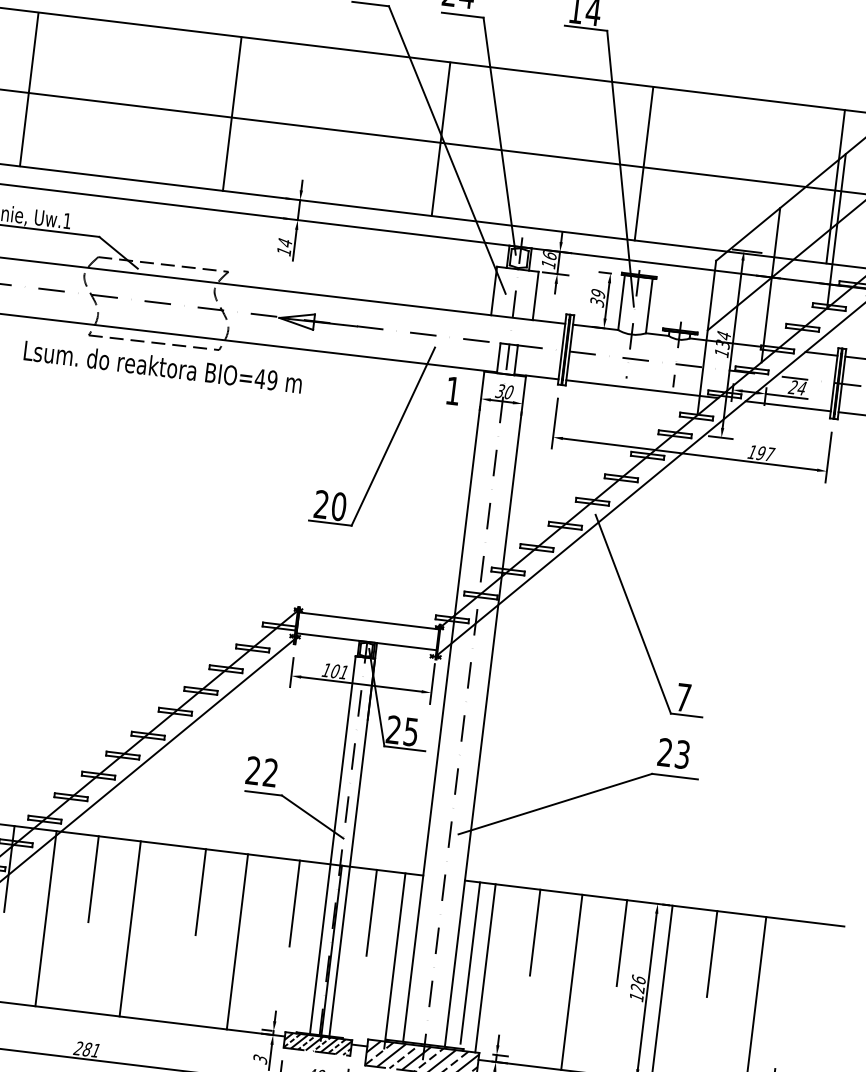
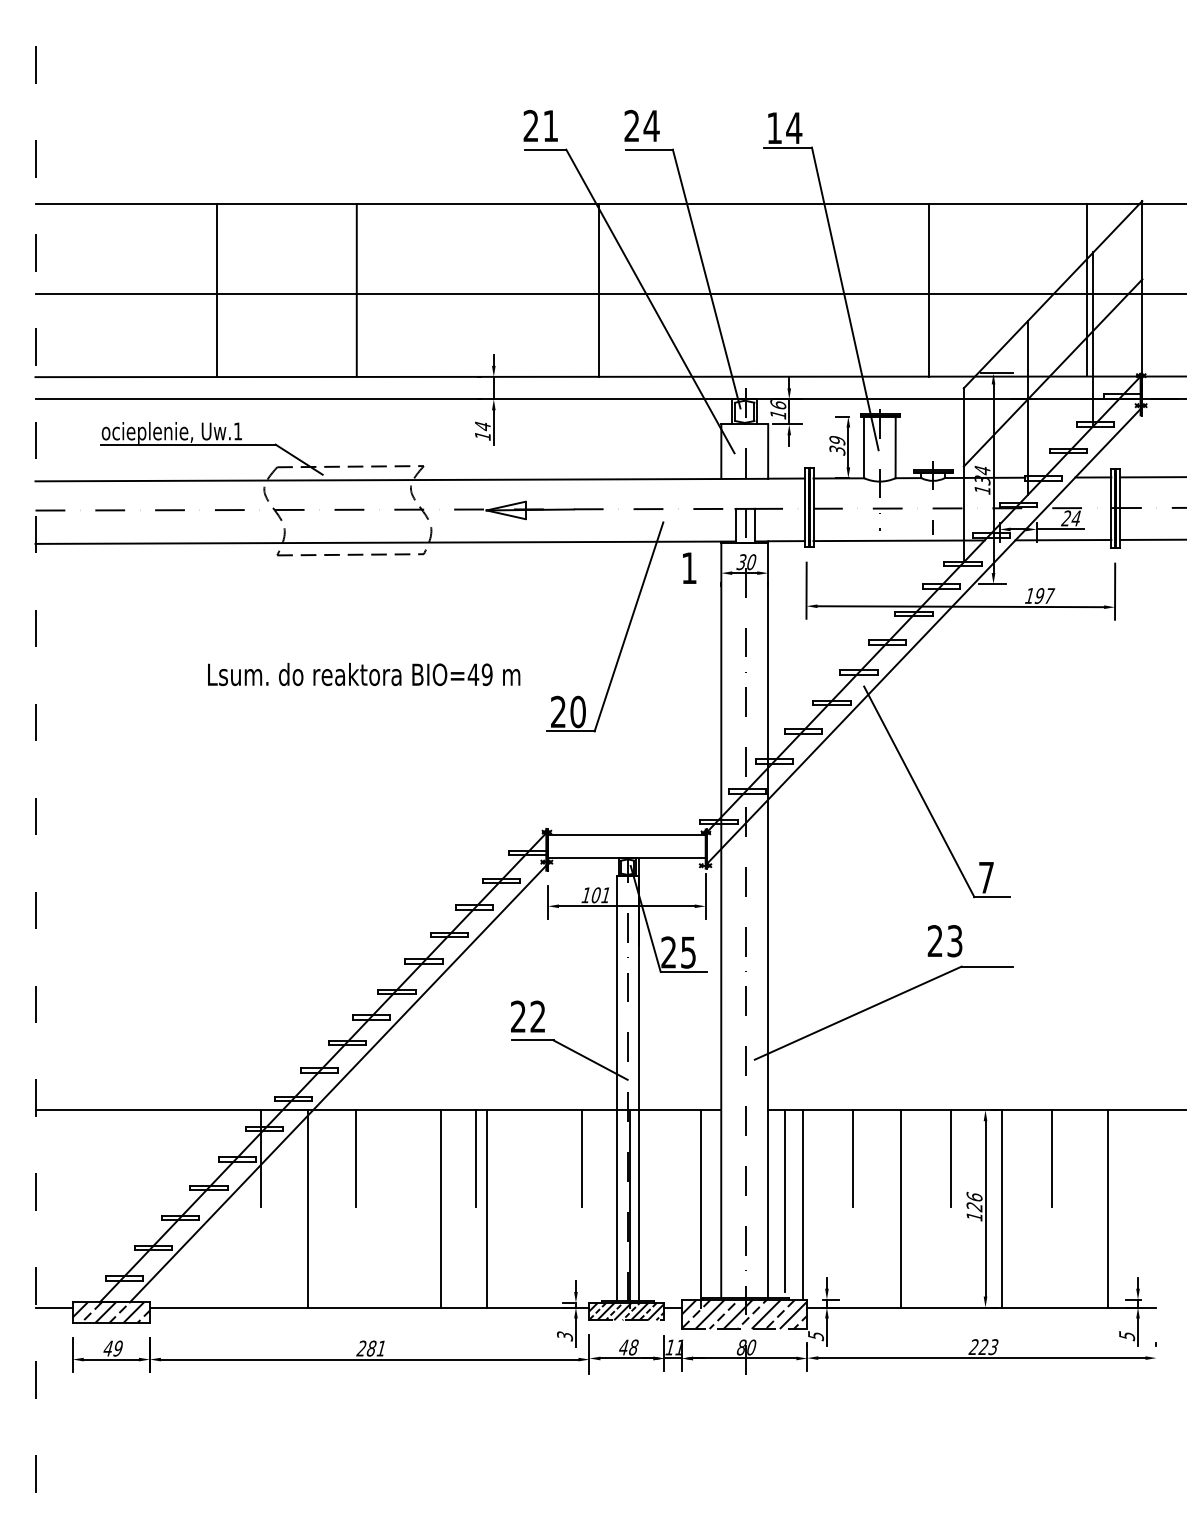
line: (29, 89) -> (217, 290), moved
line: (231, 114) -> (356, 290), moved
line: (441, 138) -> (599, 289), moved
line: (643, 163) -> (928, 289), moved
text: (163, 367) -> (364, 674), moved
text: (673, 753) -> (944, 941), moved
line: (371, 912) -> (668, 1158), removed
line: (129, 928) -> (440, 1208), moved
line: (237, 941) -> (486, 1208), moved

